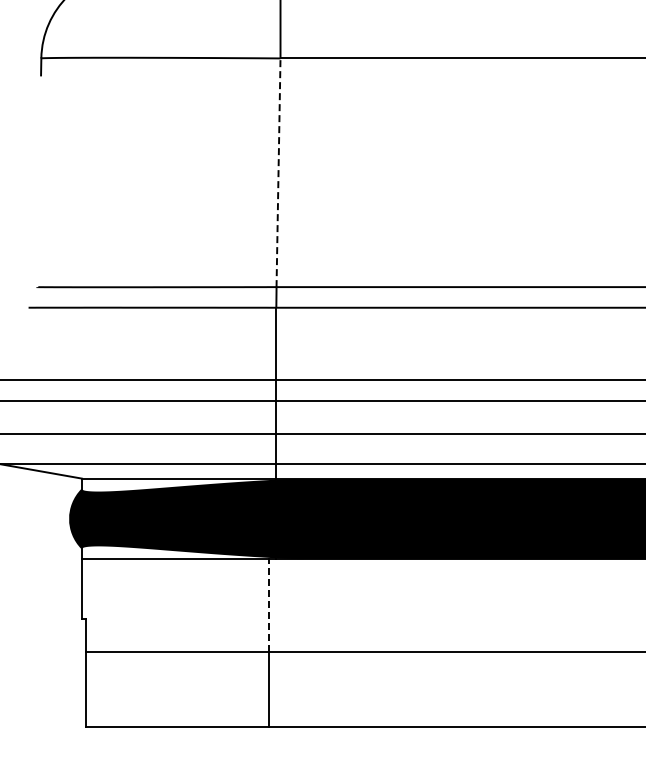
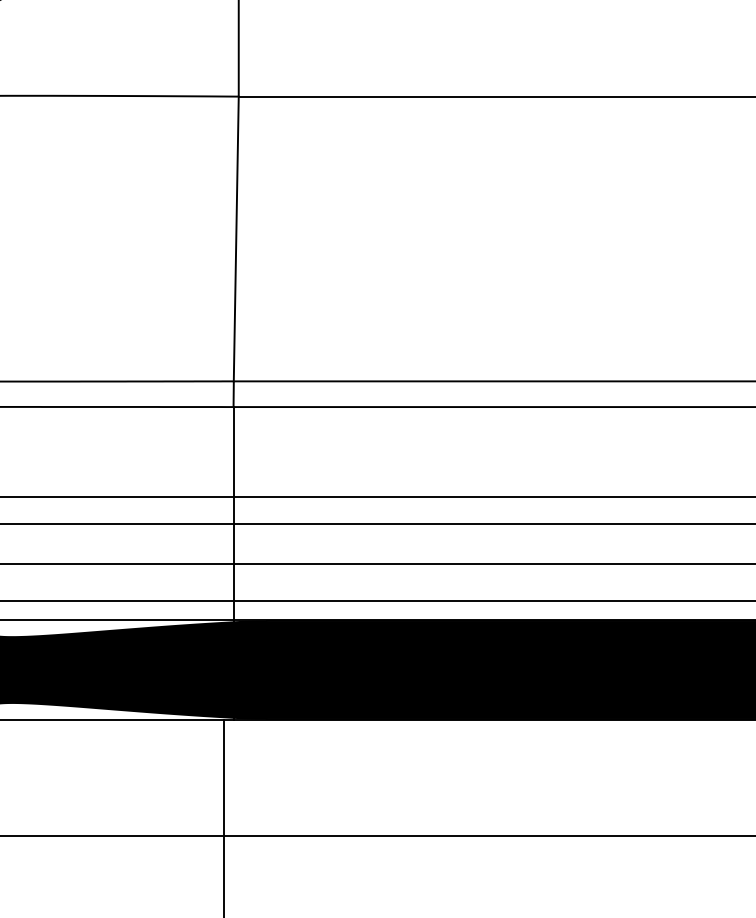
line: (278, 172) -> (236, 238), dashed -> solid
line: (268, 605) -> (223, 777), dashed -> solid

